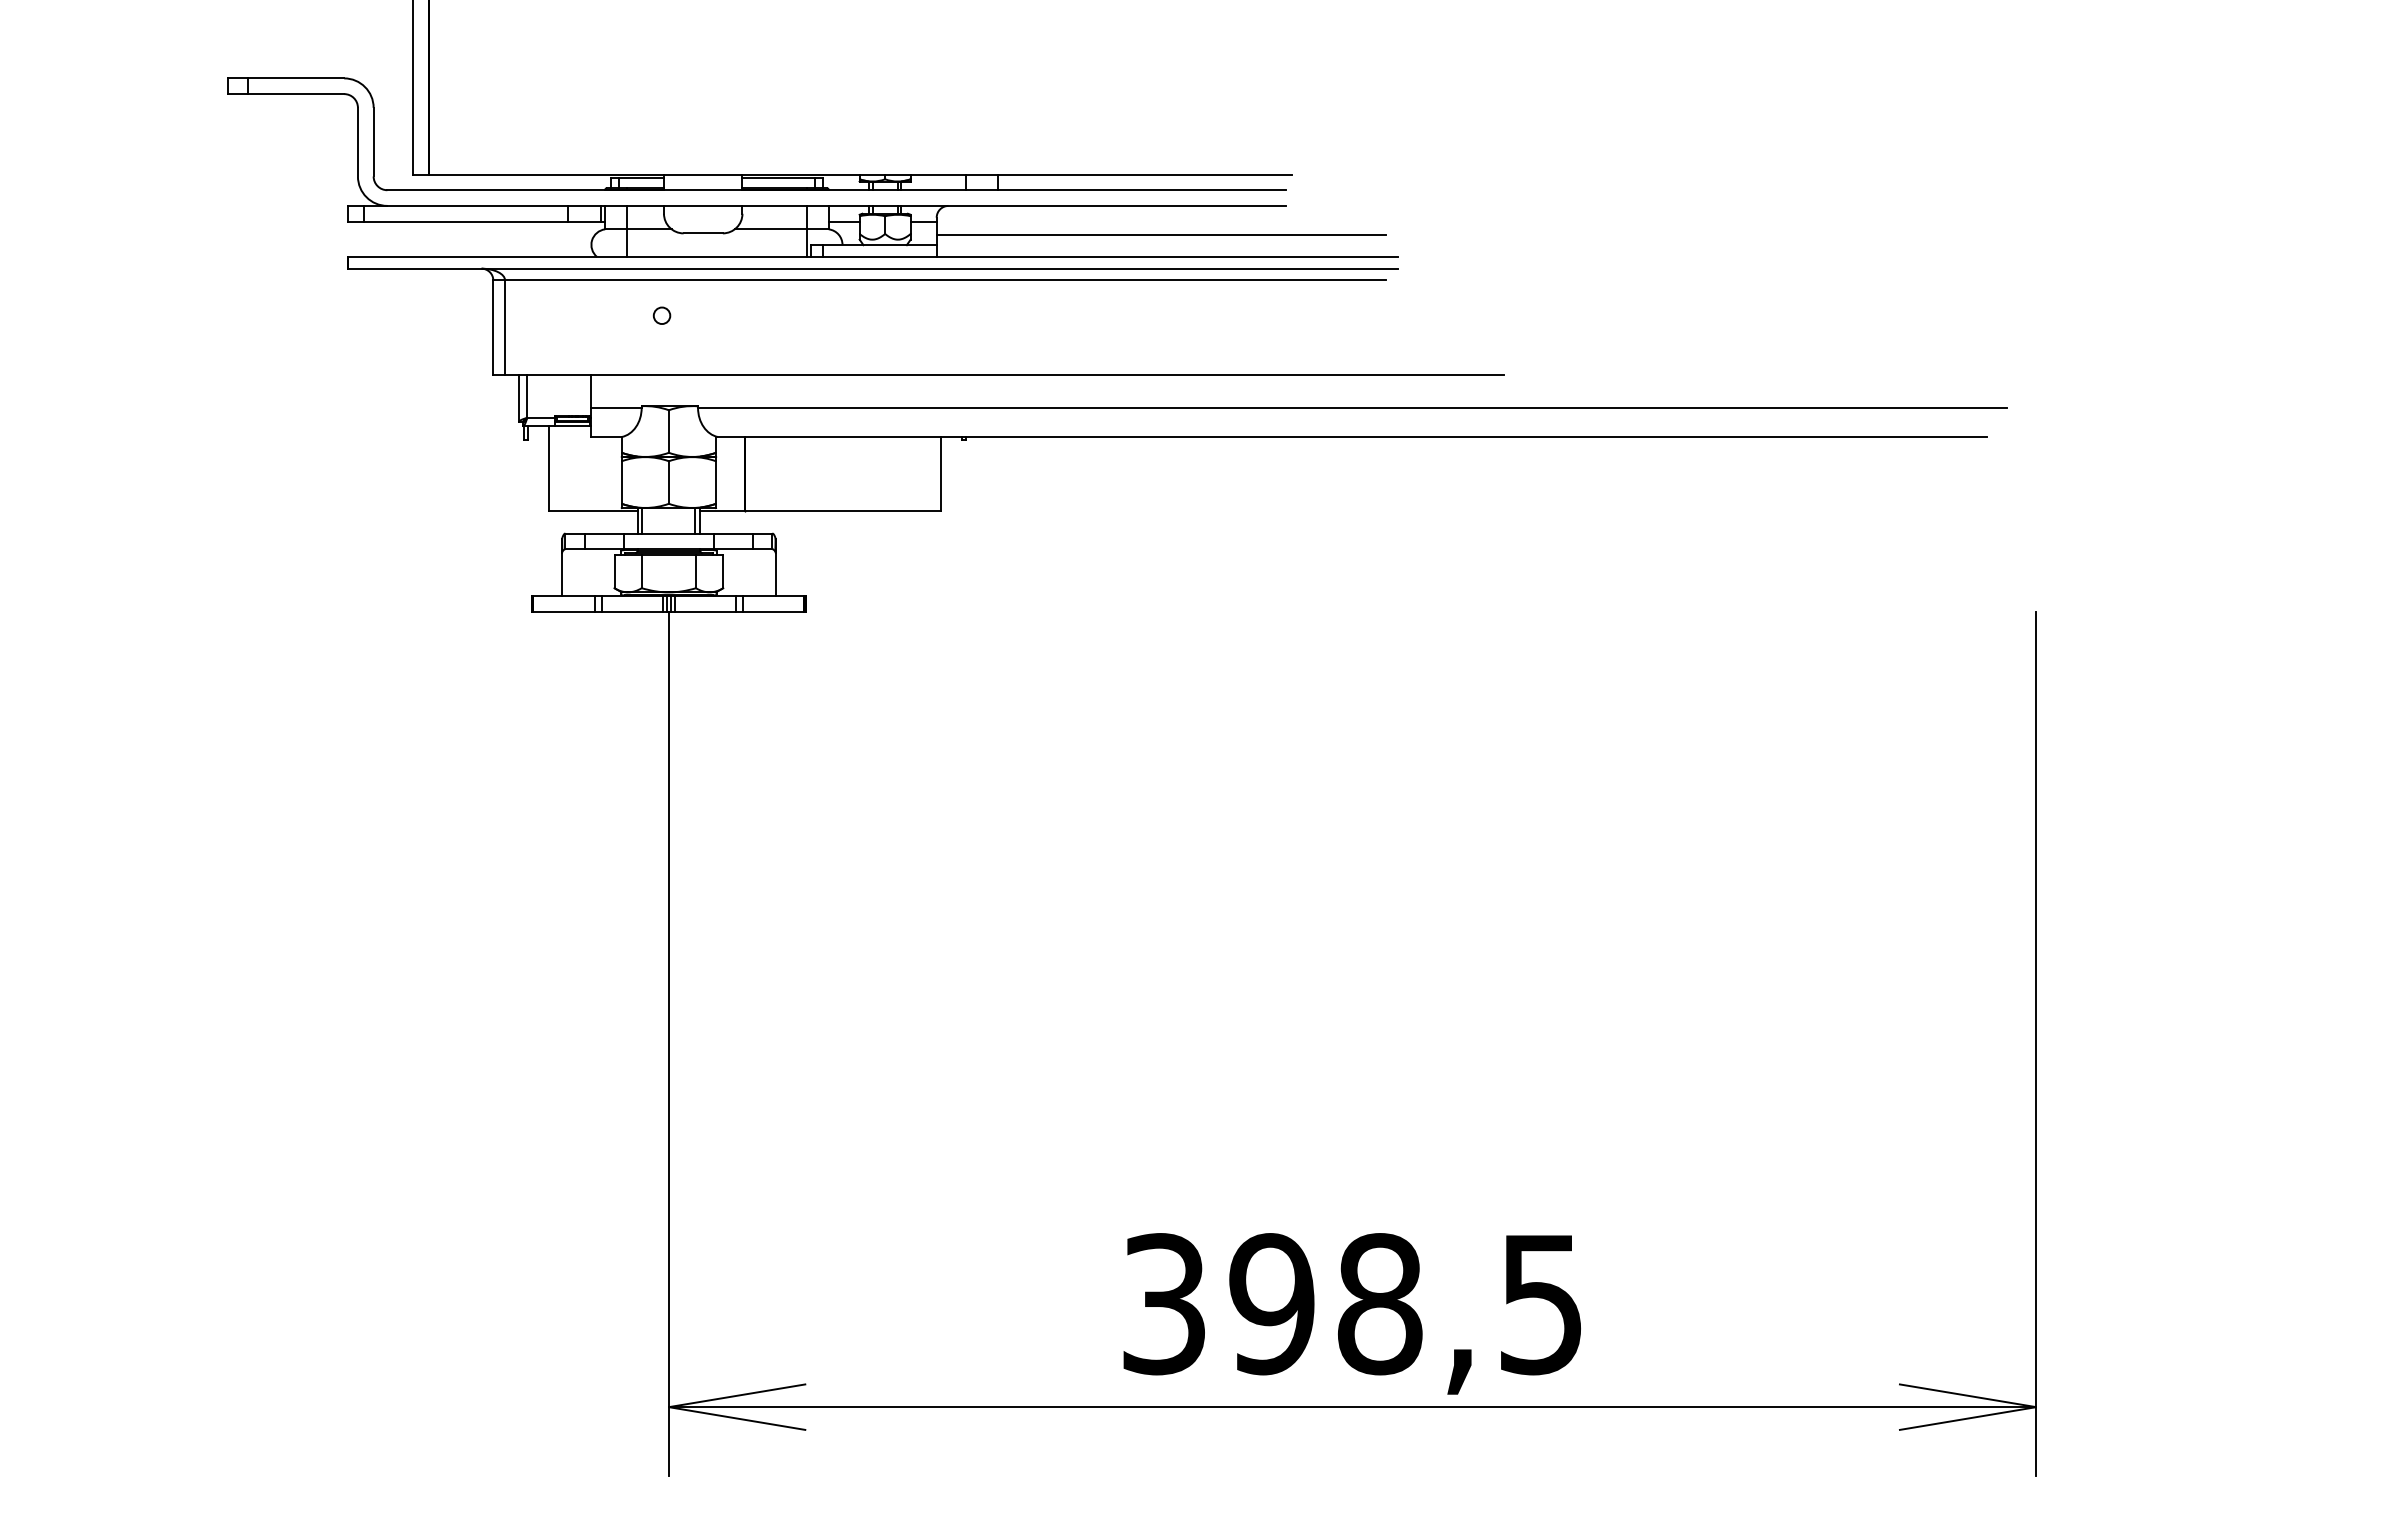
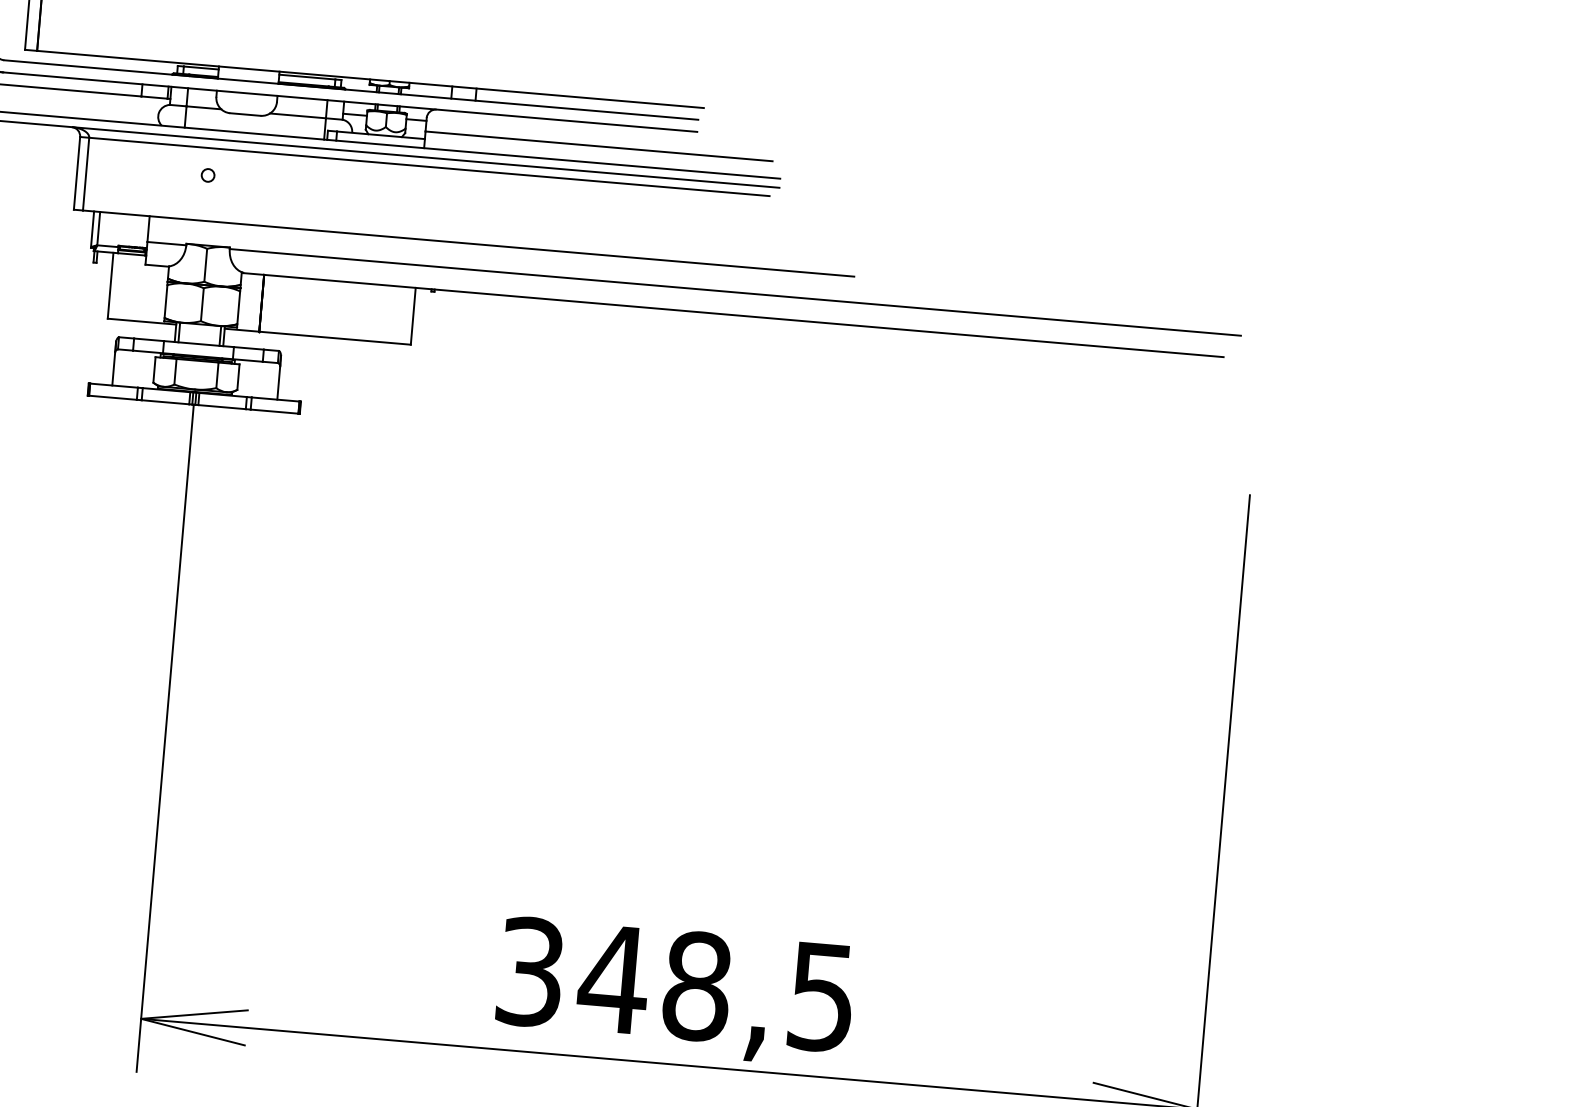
text: (1271, 1304) -> (613, 979), 398,5 -> 348,5

